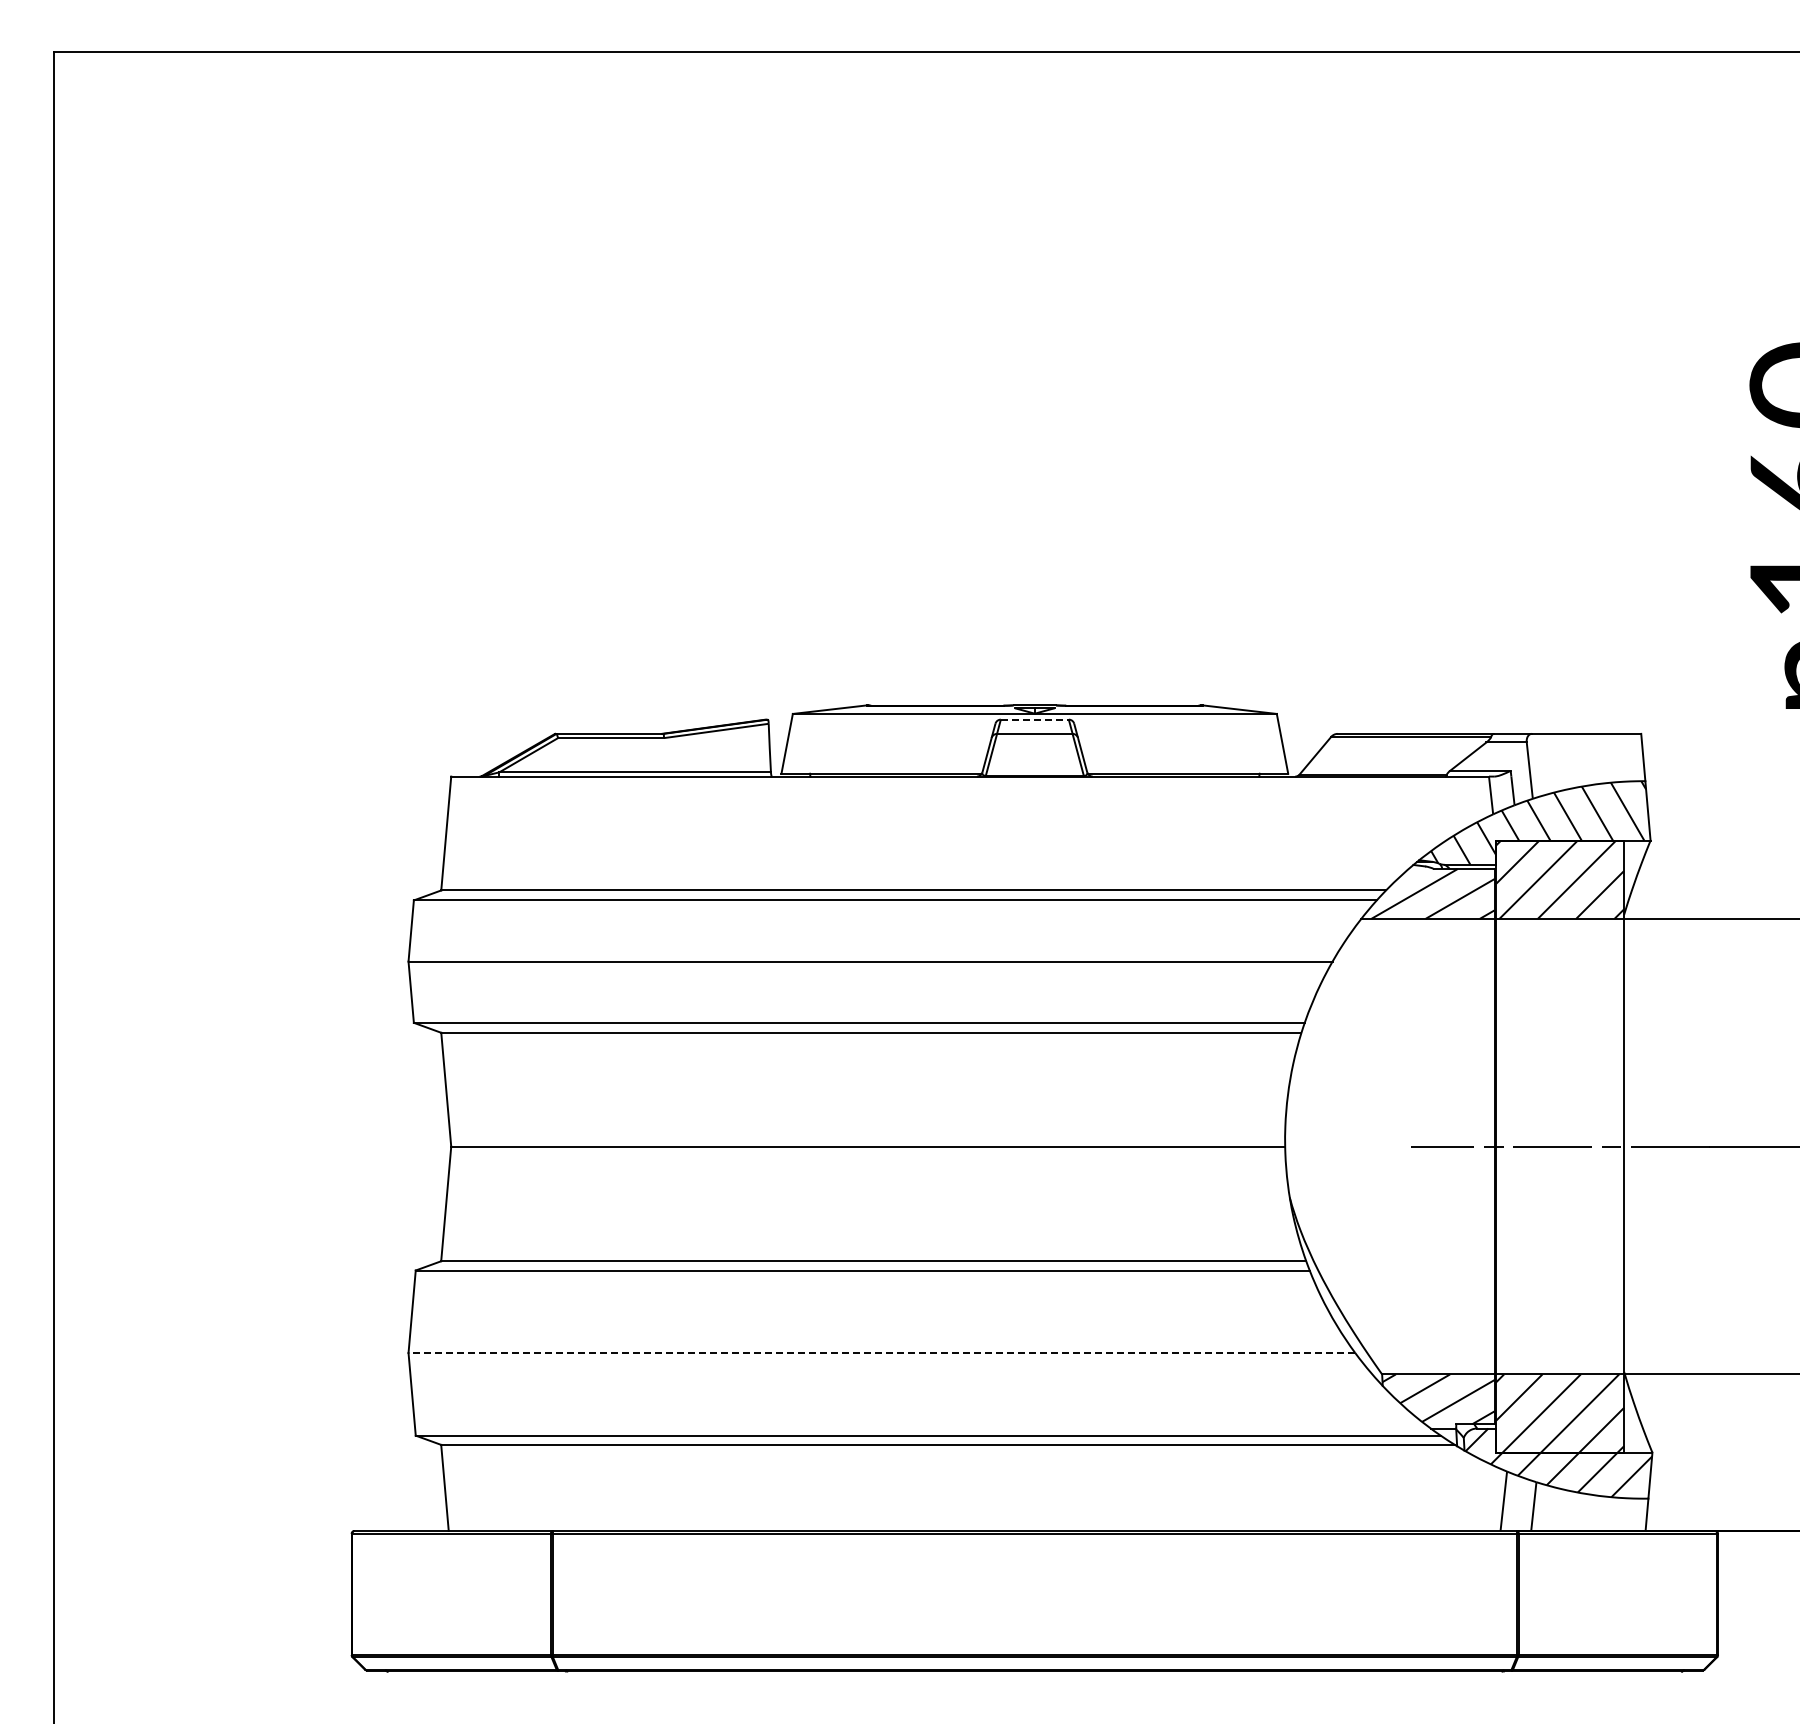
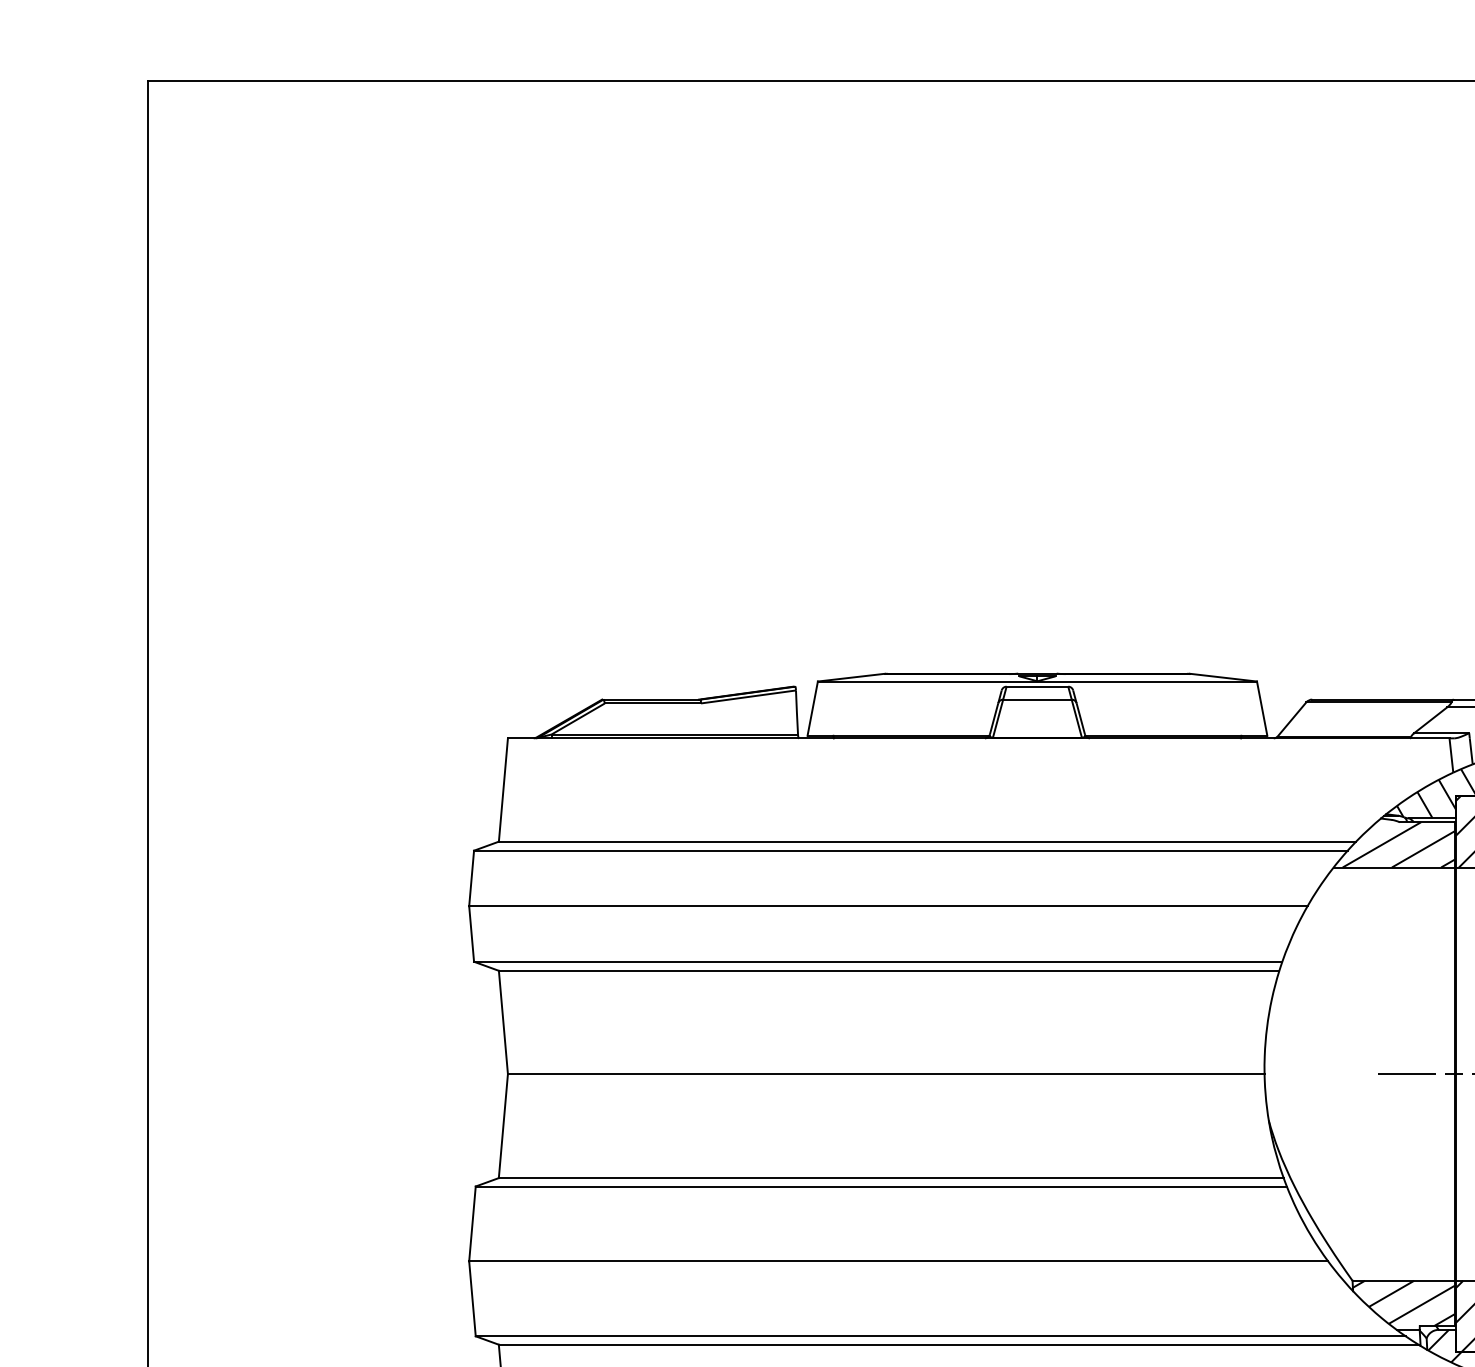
line: (1034, 719) -> (1037, 686), dashed -> solid
line: (881, 1353) -> (898, 1261), dashed -> solid

